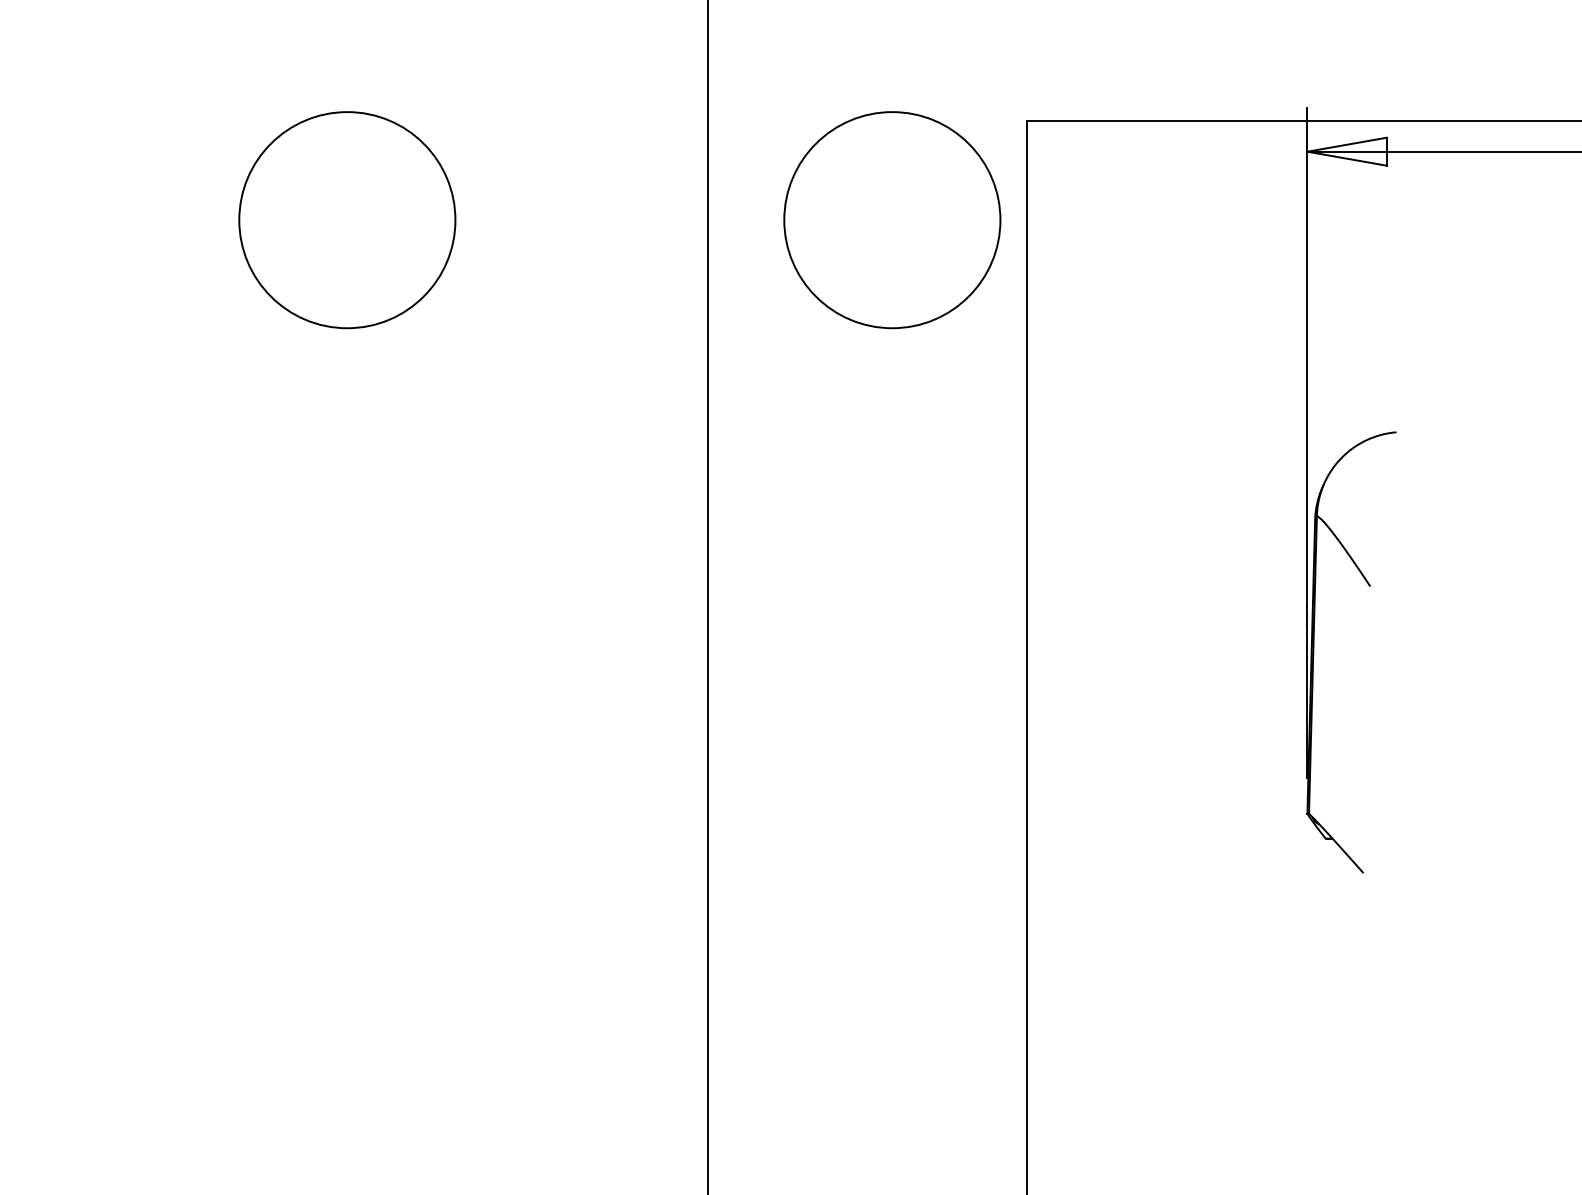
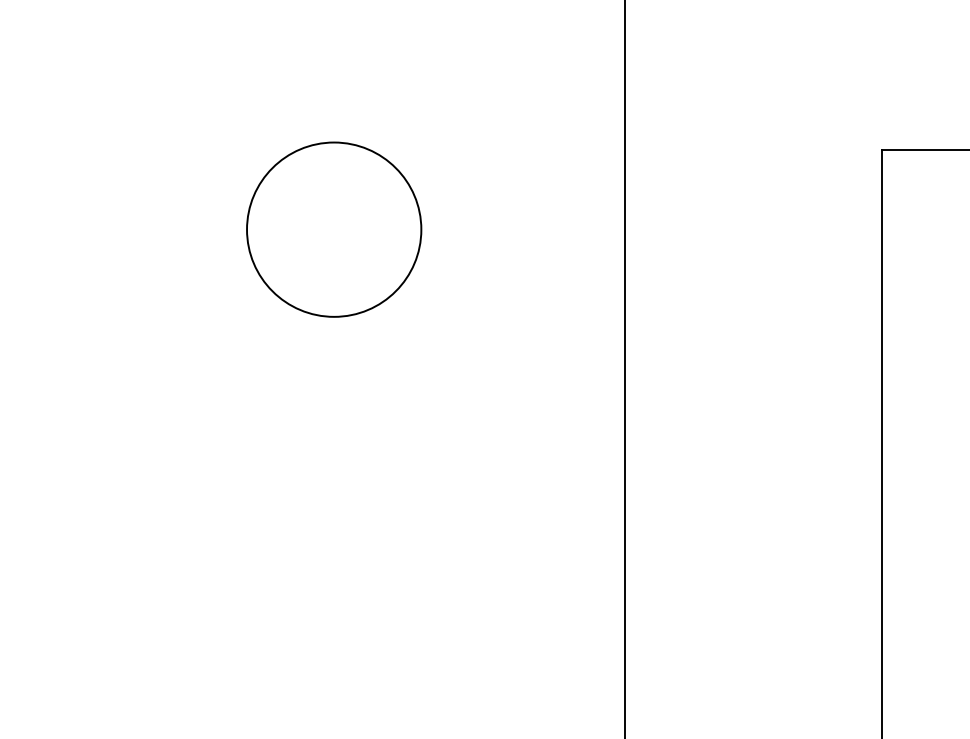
circle: (892, 220) -> (773, 229), removed

